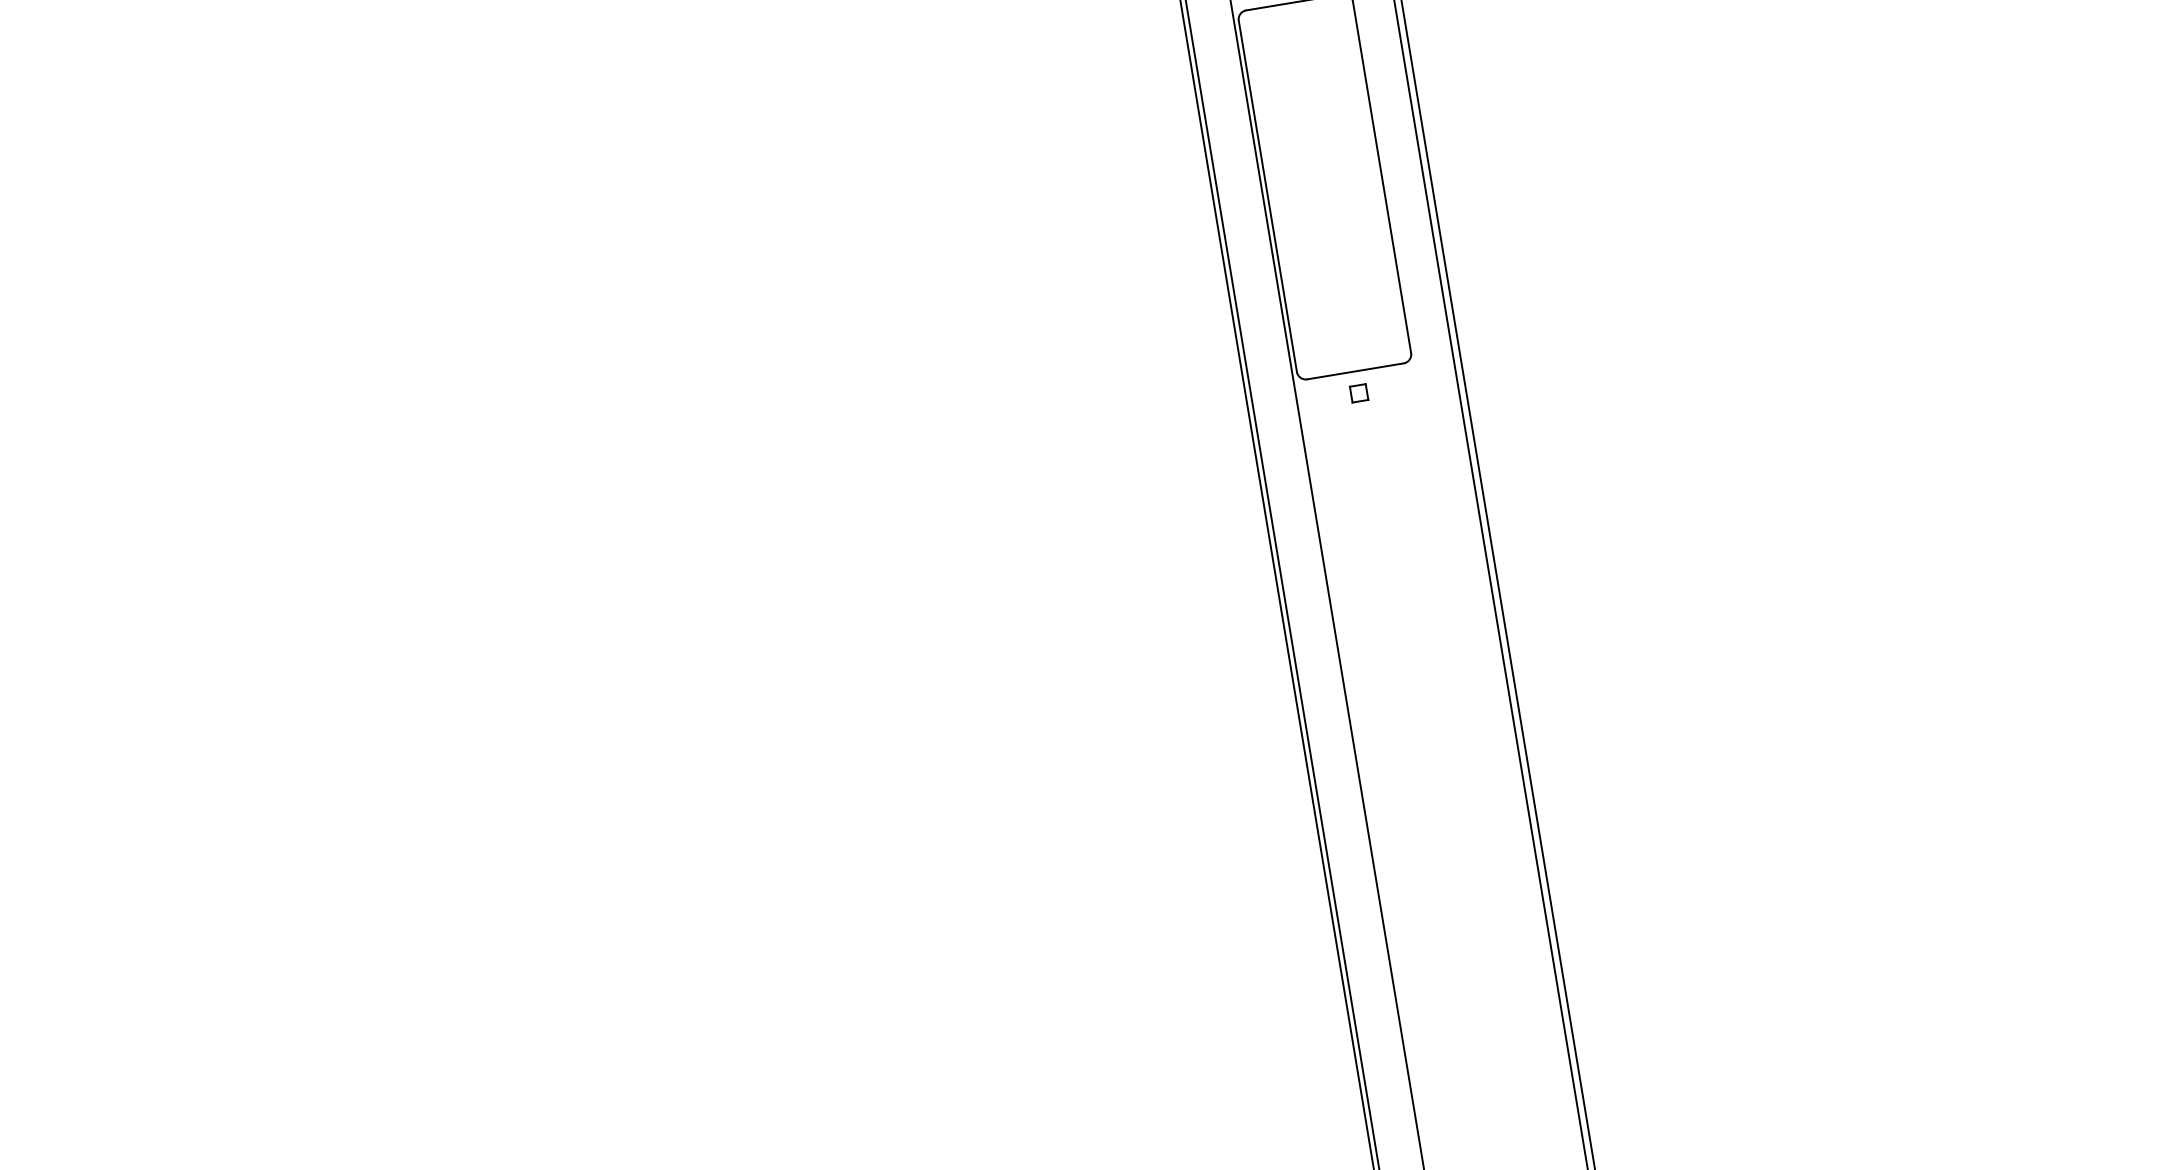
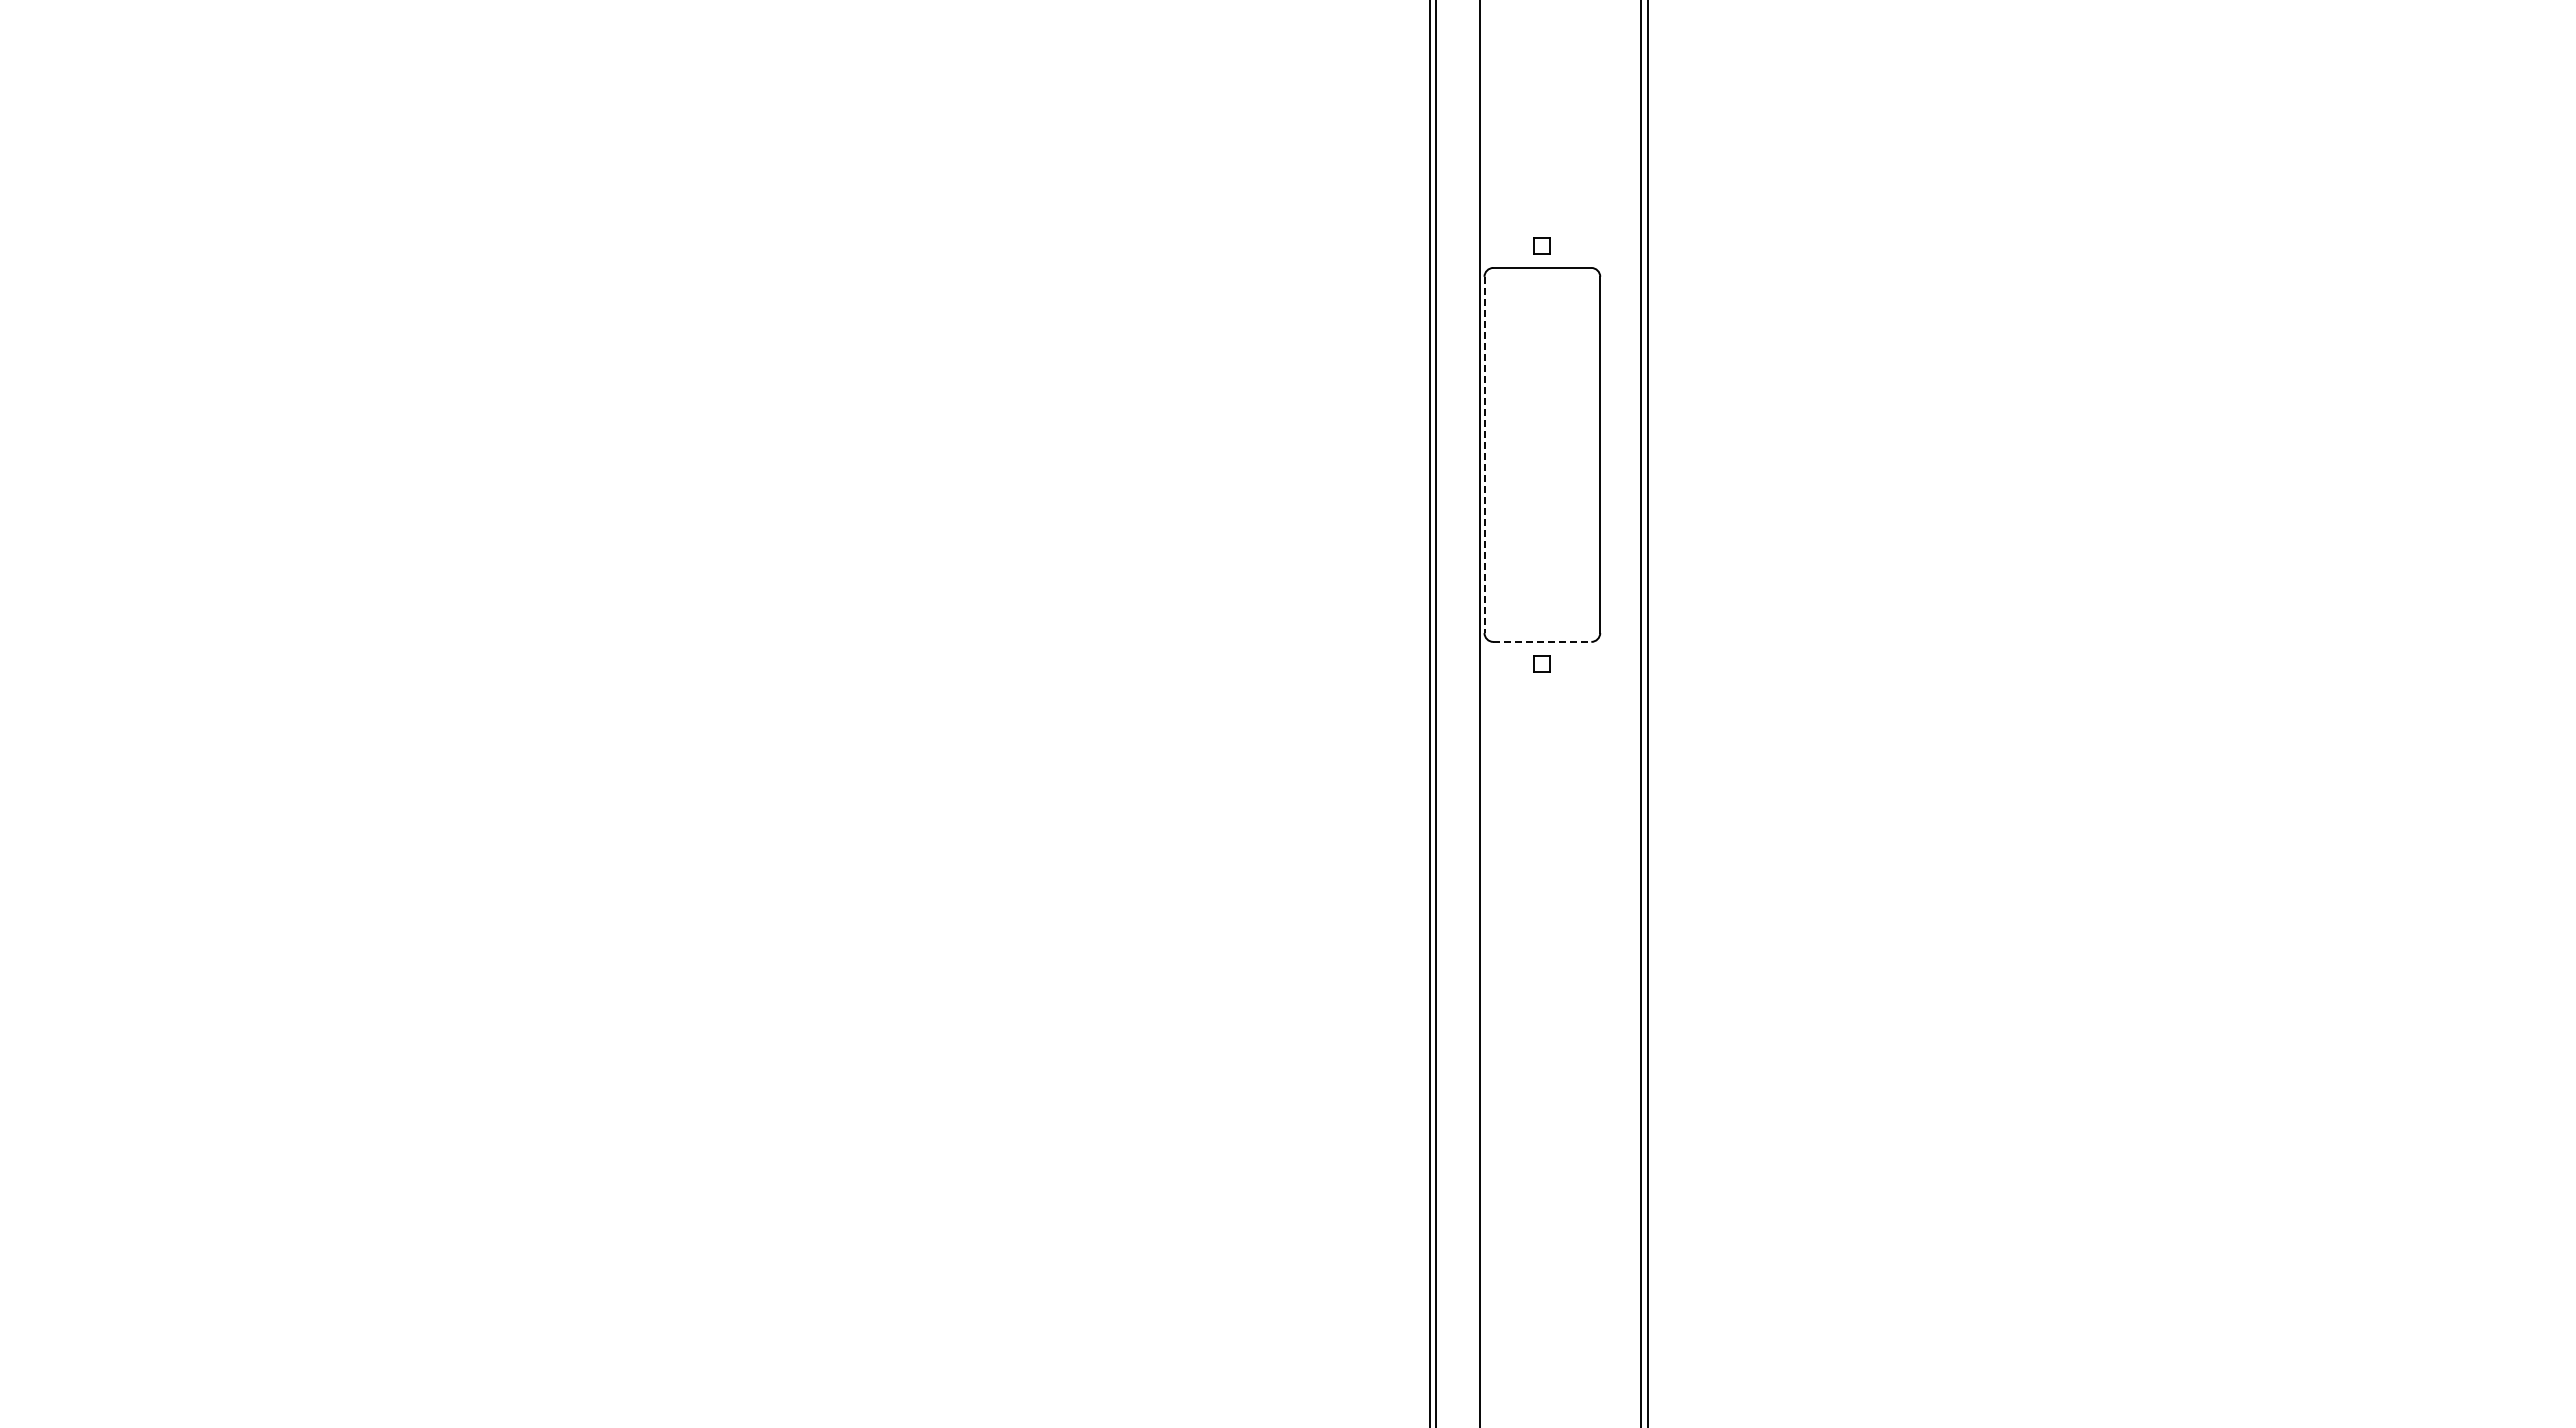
line: (1267, 196) -> (1484, 455), solid -> dashed
line: (1355, 370) -> (1542, 641), solid -> dashed

